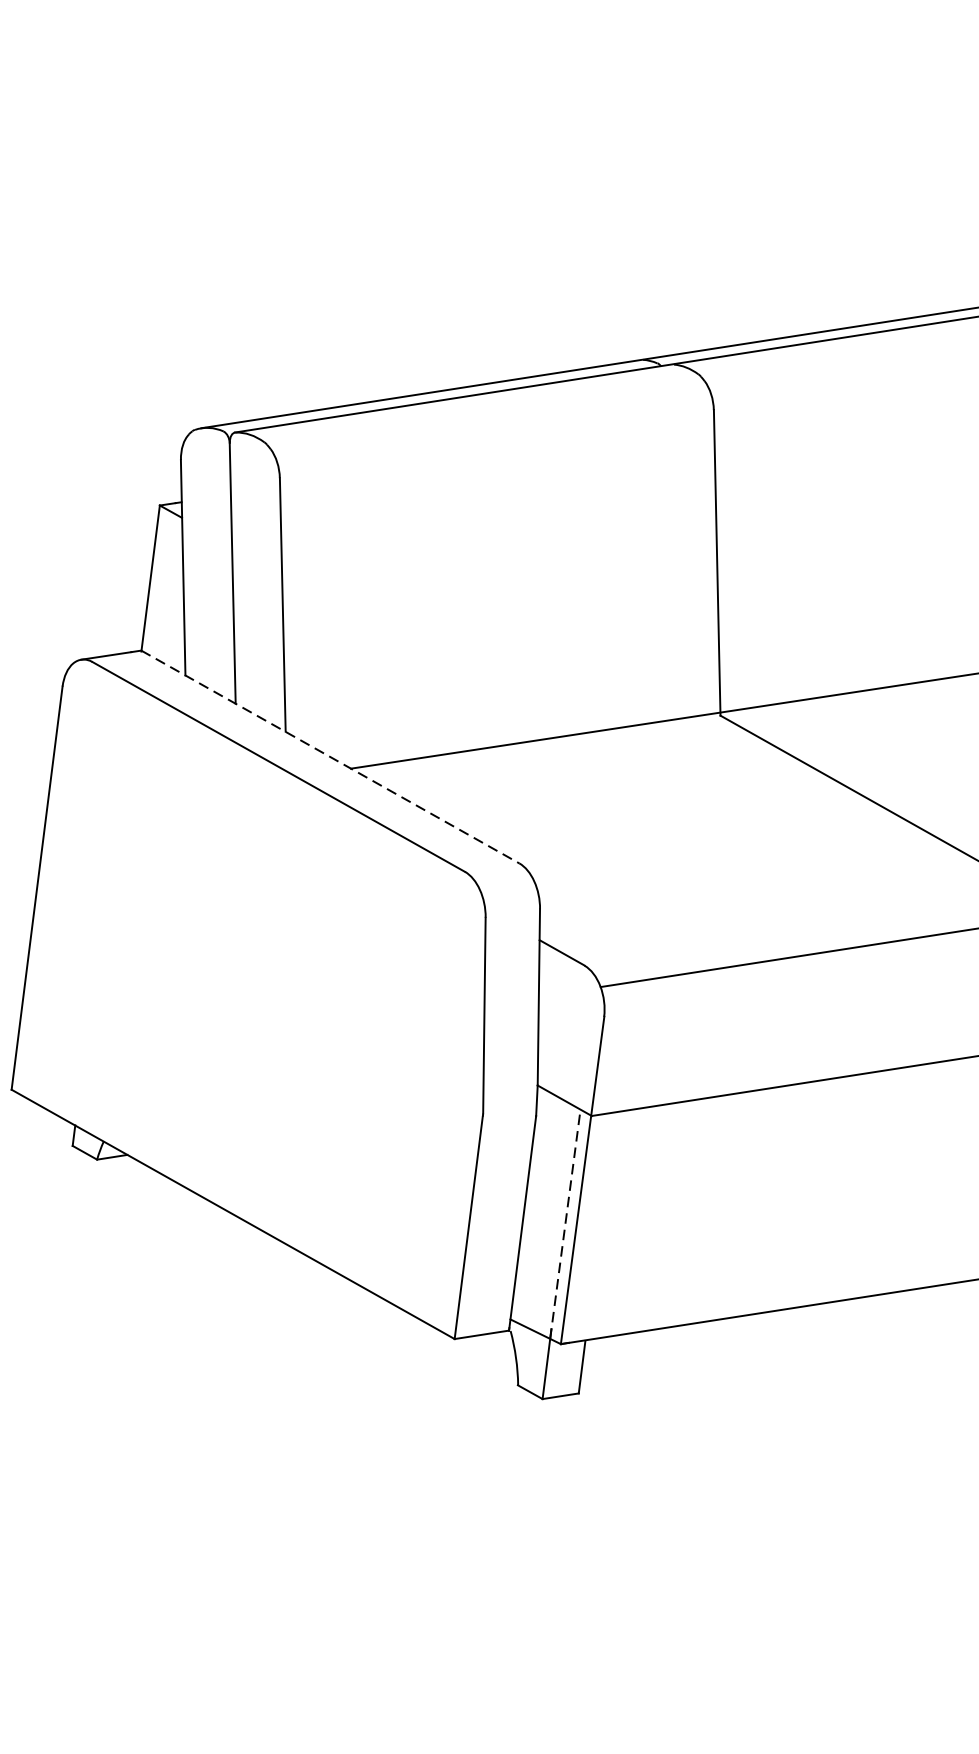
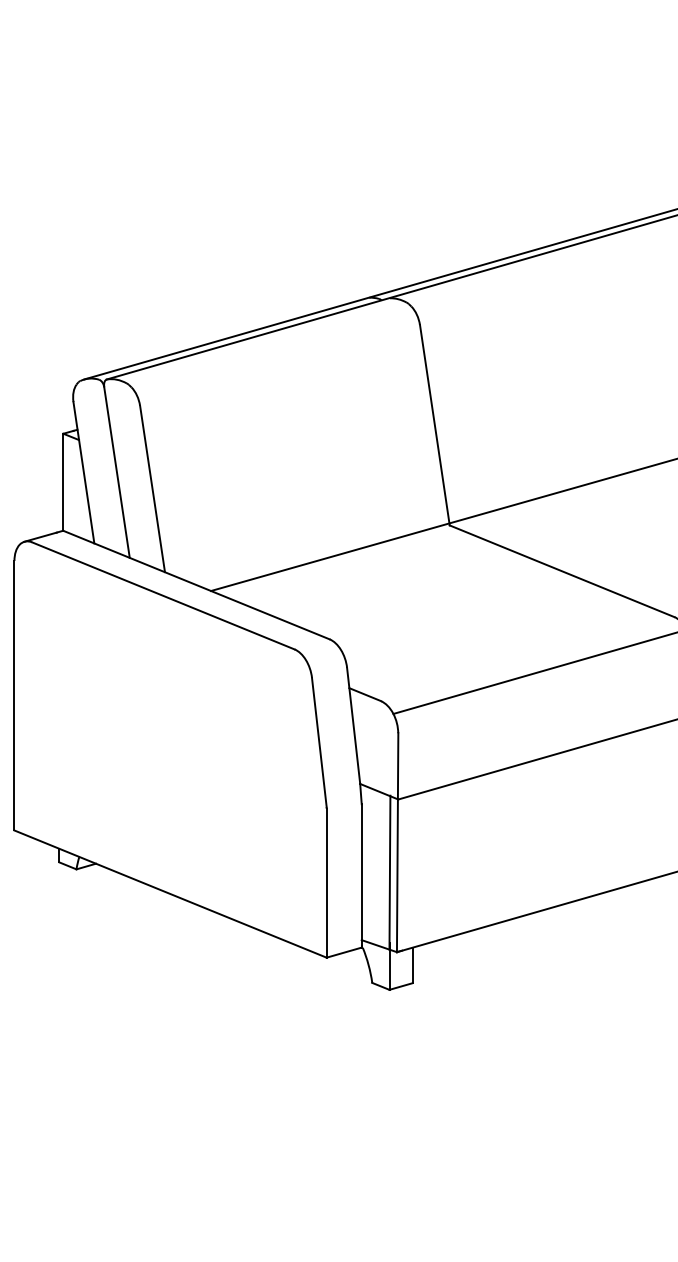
line: (330, 757) -> (196, 585), dashed -> solid
line: (564, 1223) -> (389, 872), dashed -> solid

